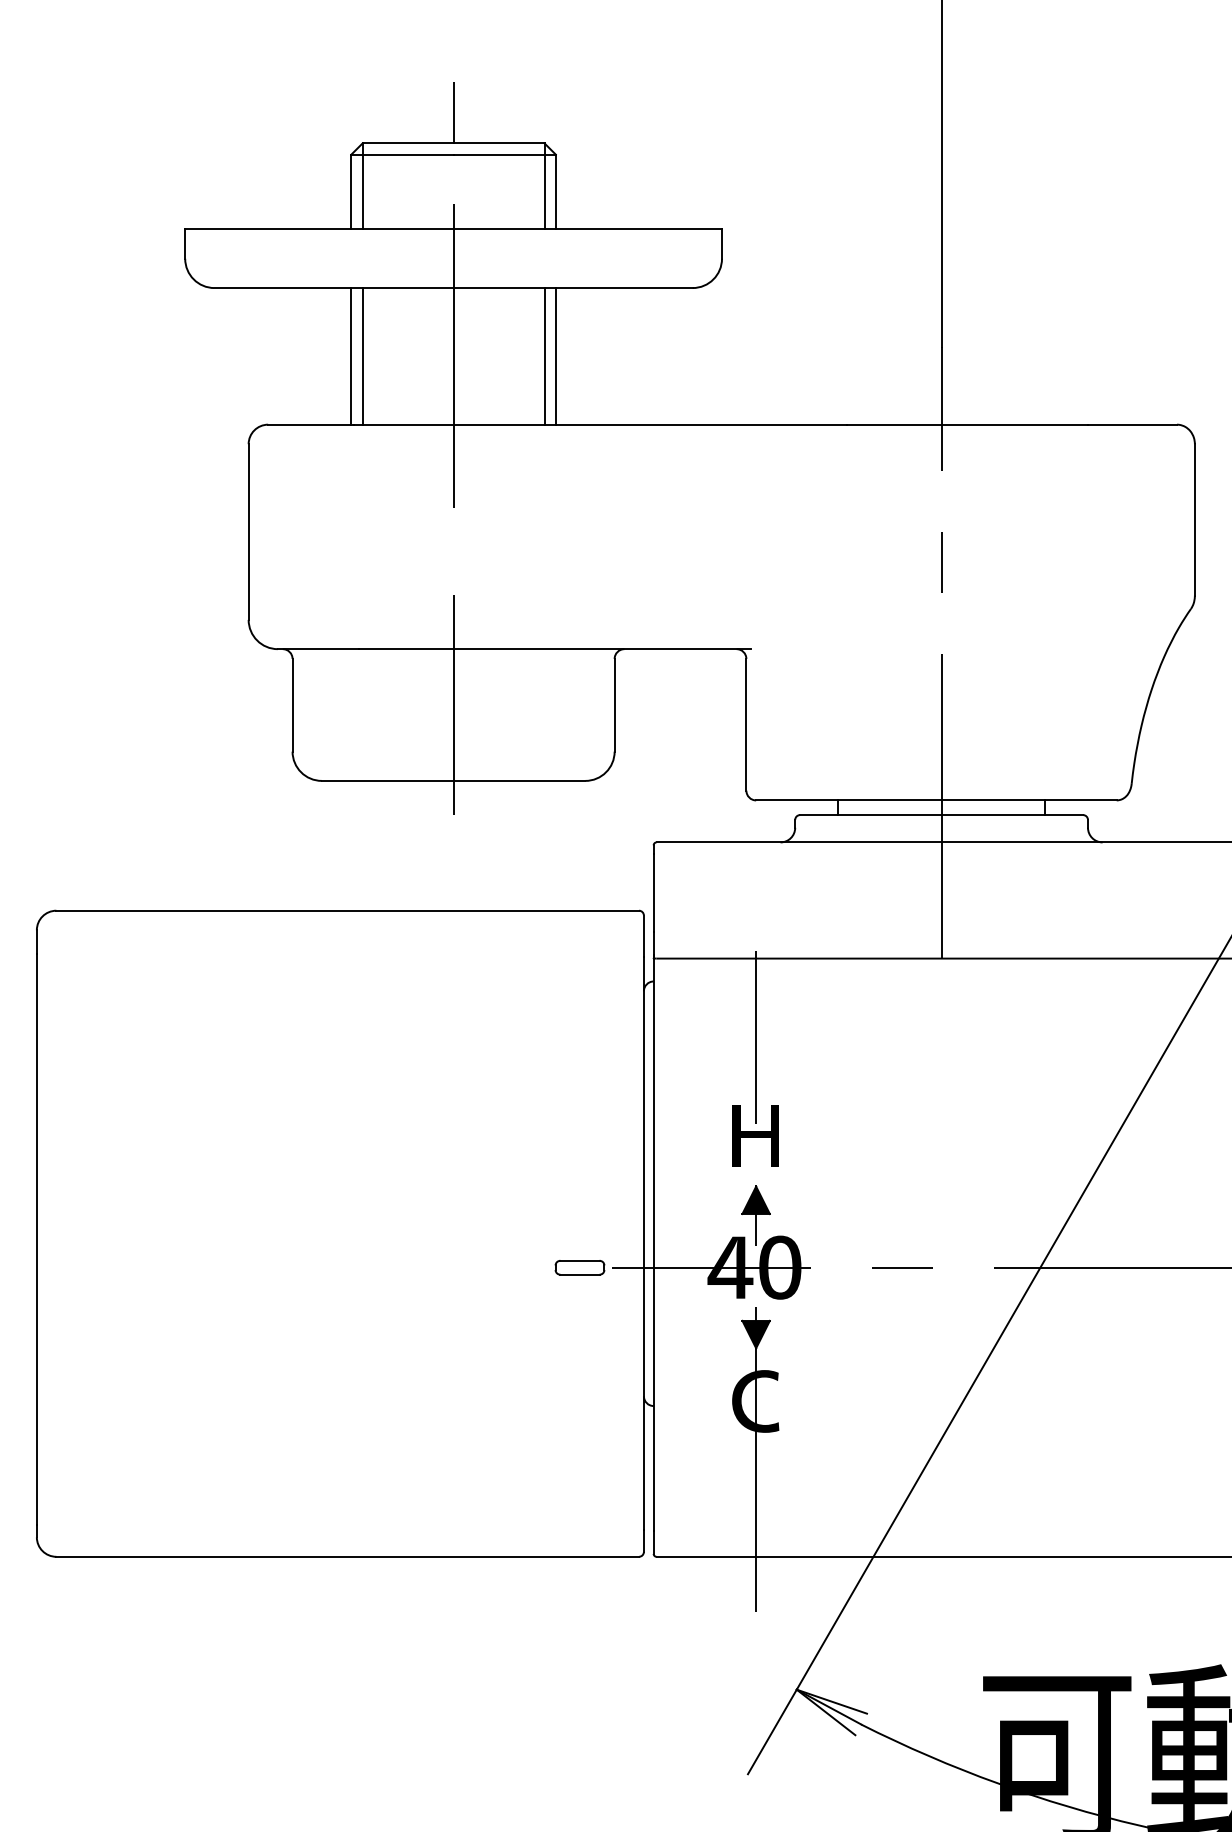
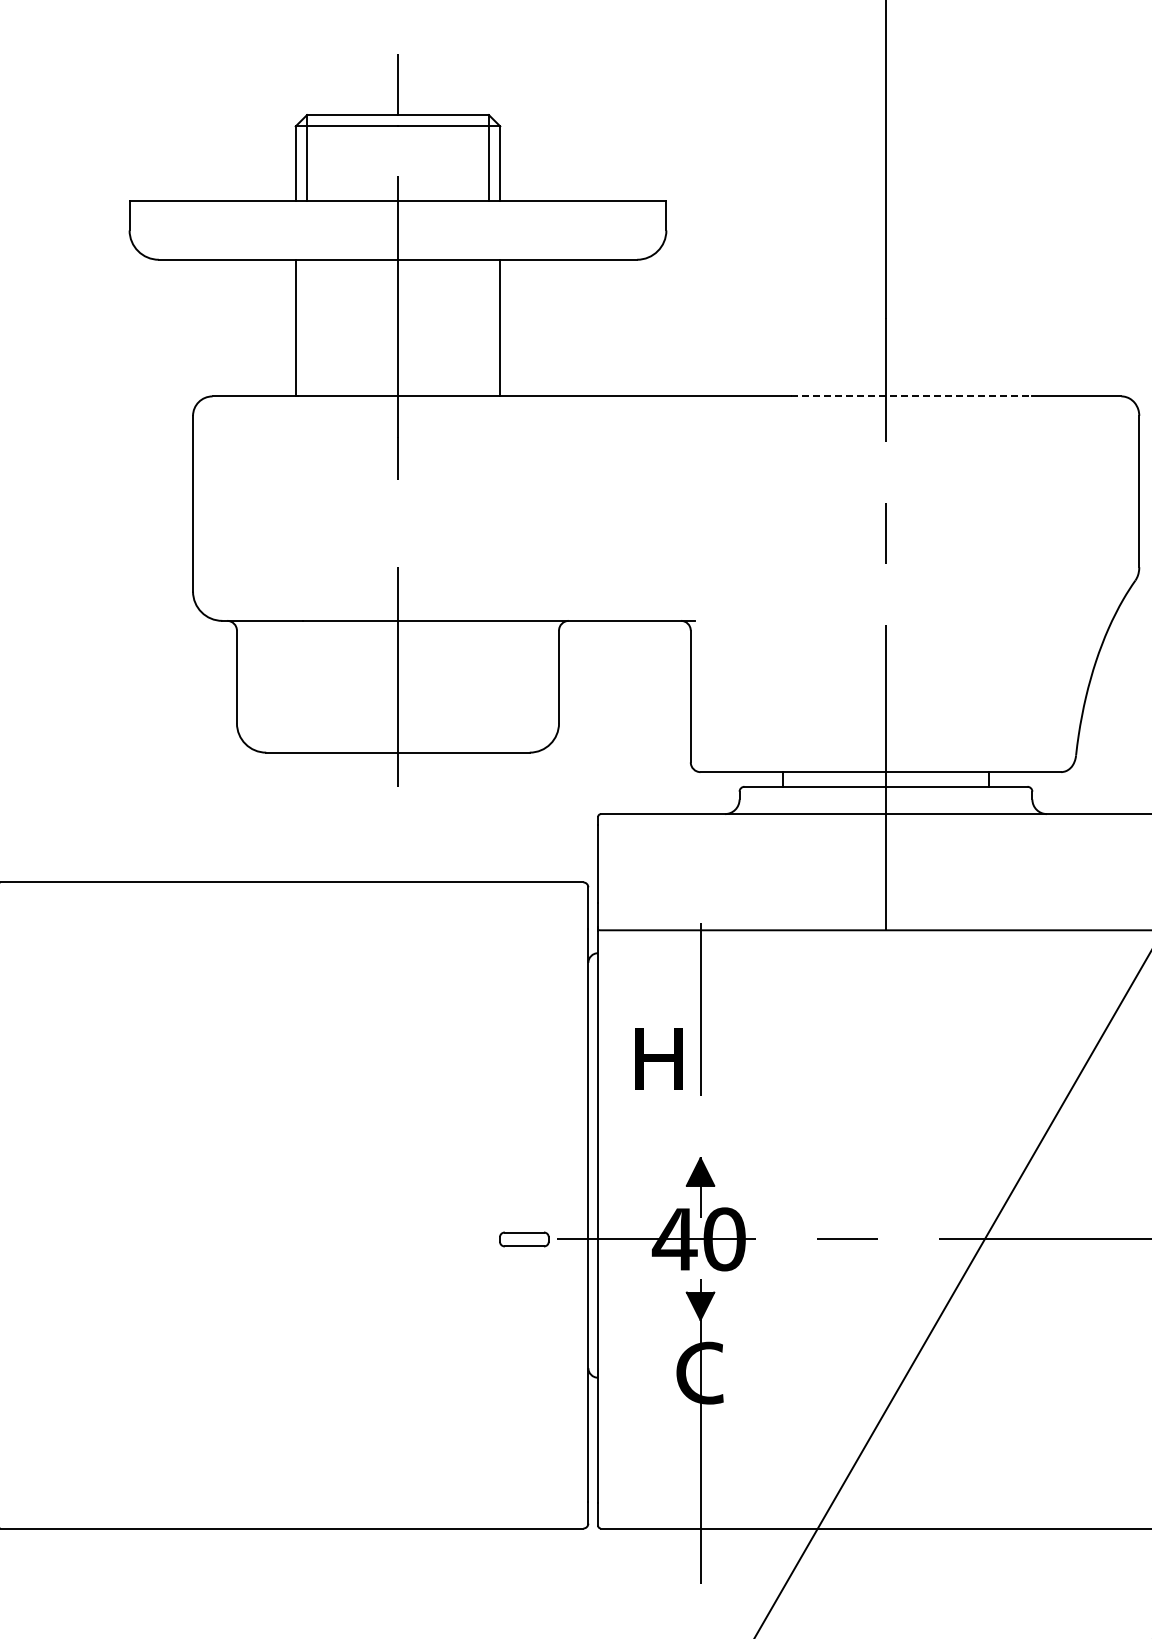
line: (362, 356) -> (306, 328), removed
line: (544, 356) -> (488, 328), removed
line: (967, 424) -> (911, 396), solid -> dashed
part: (755, 1135) -> (658, 1059), moved

